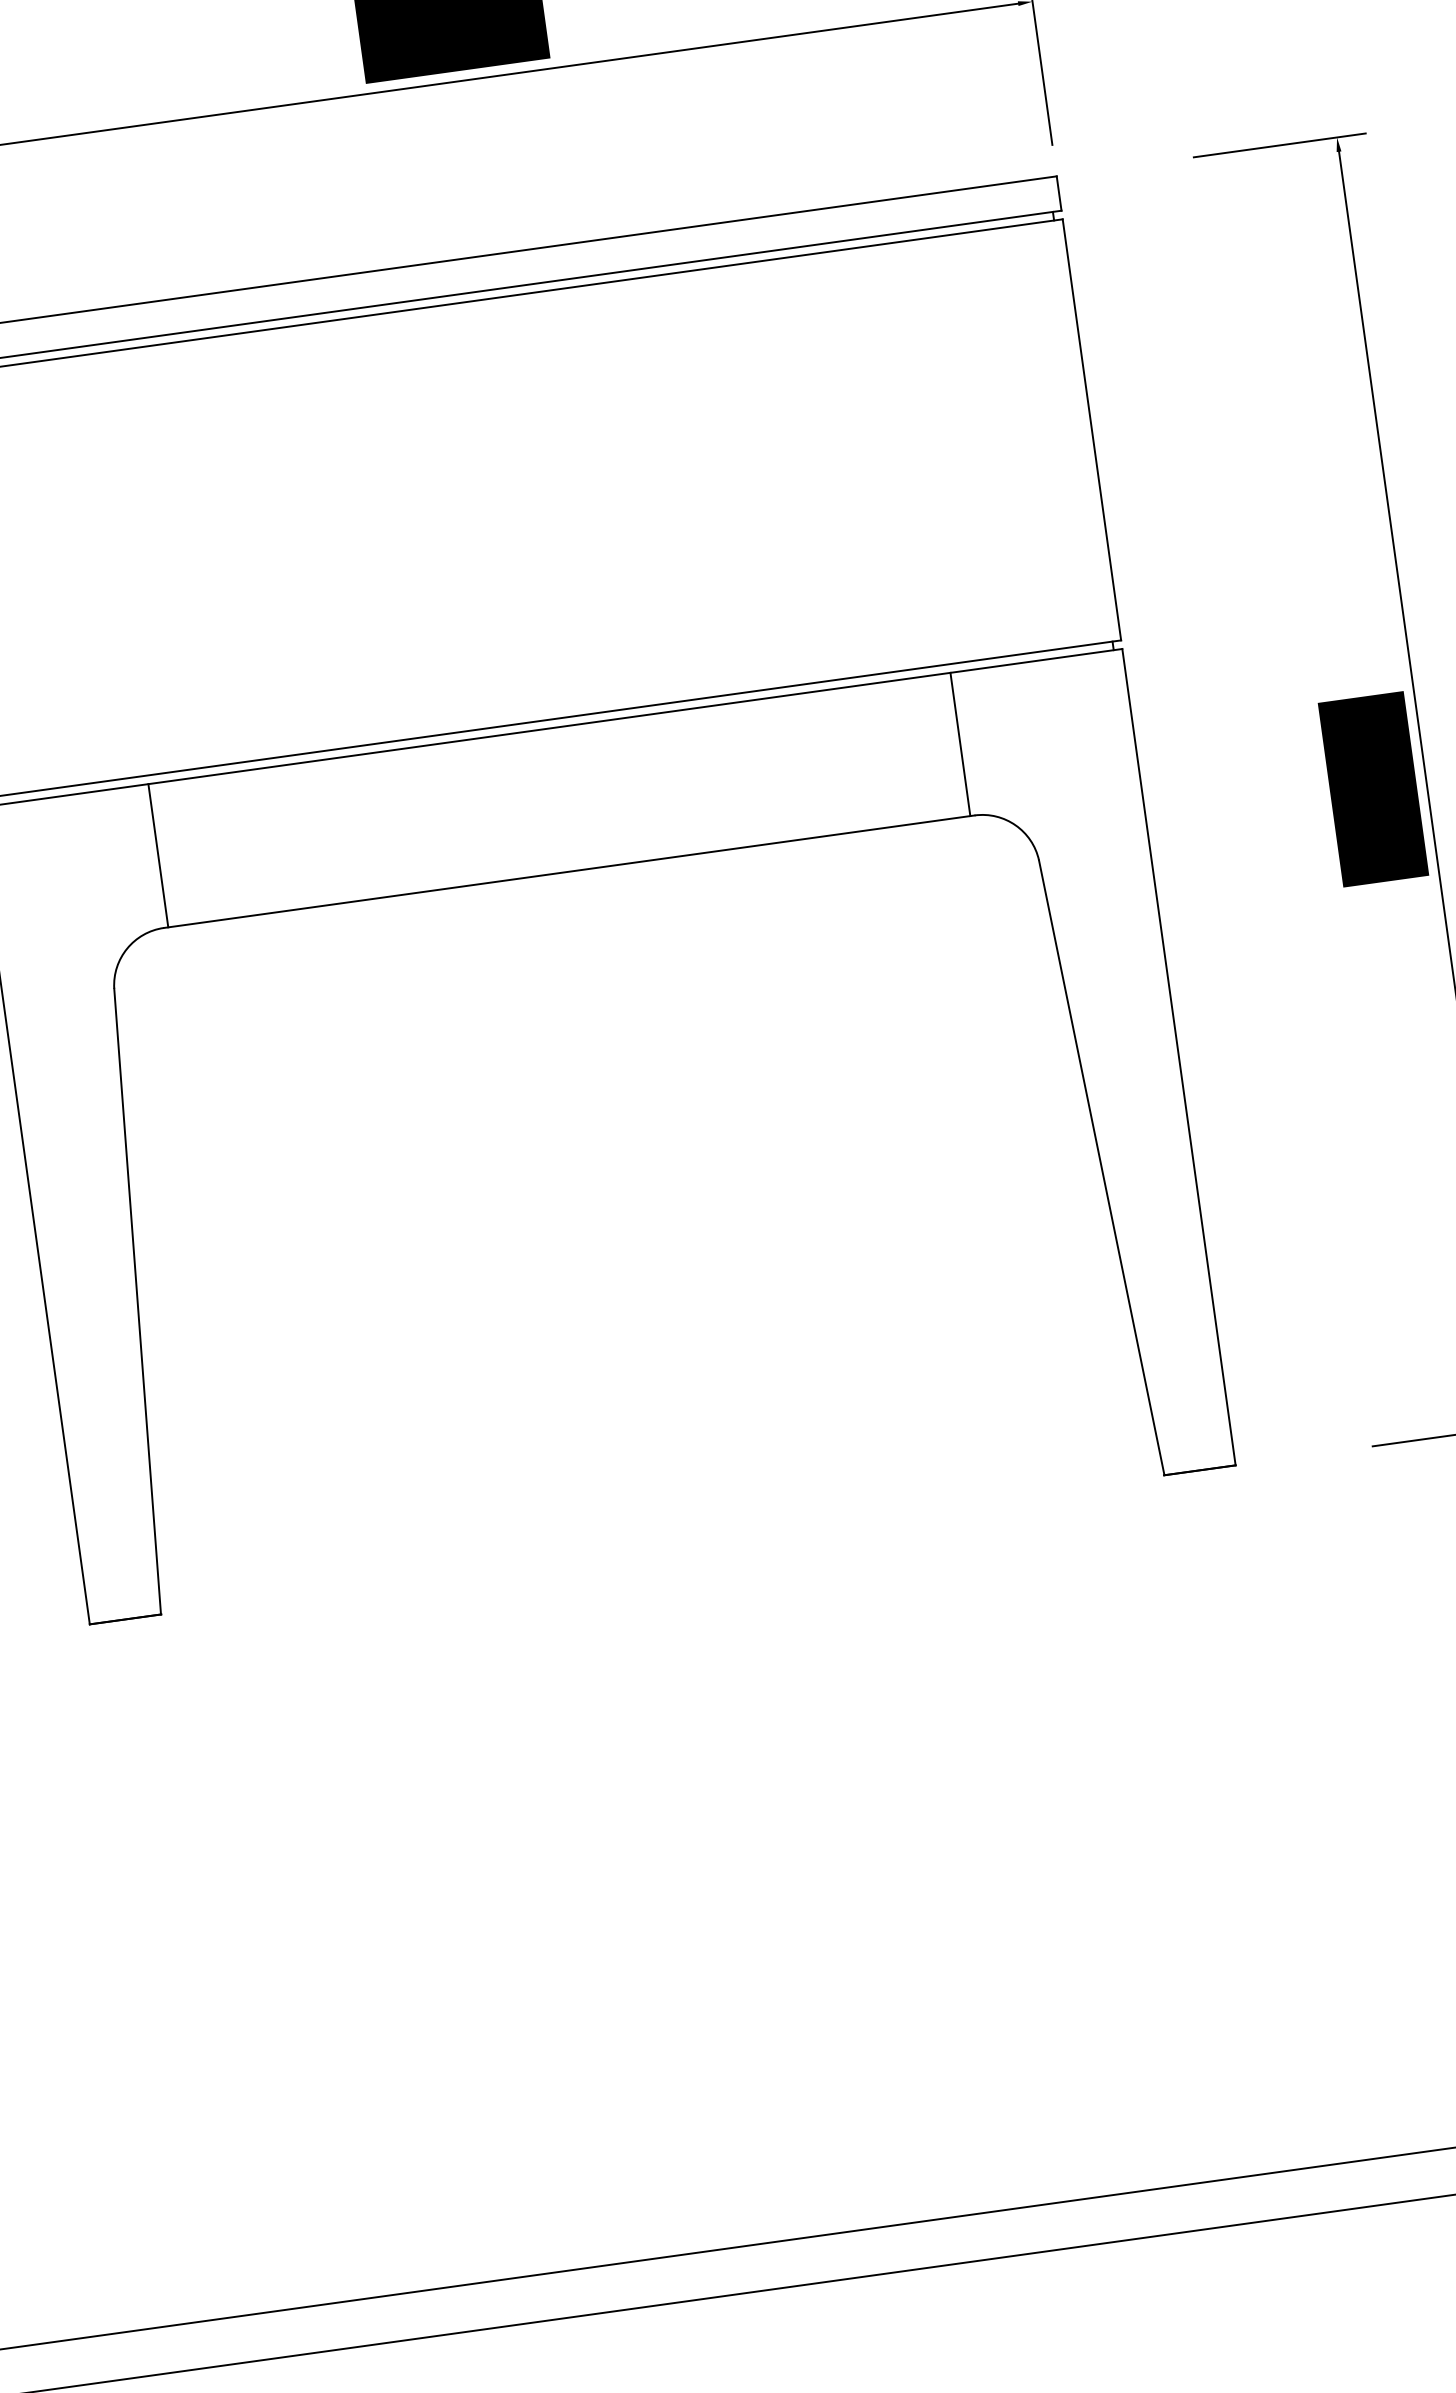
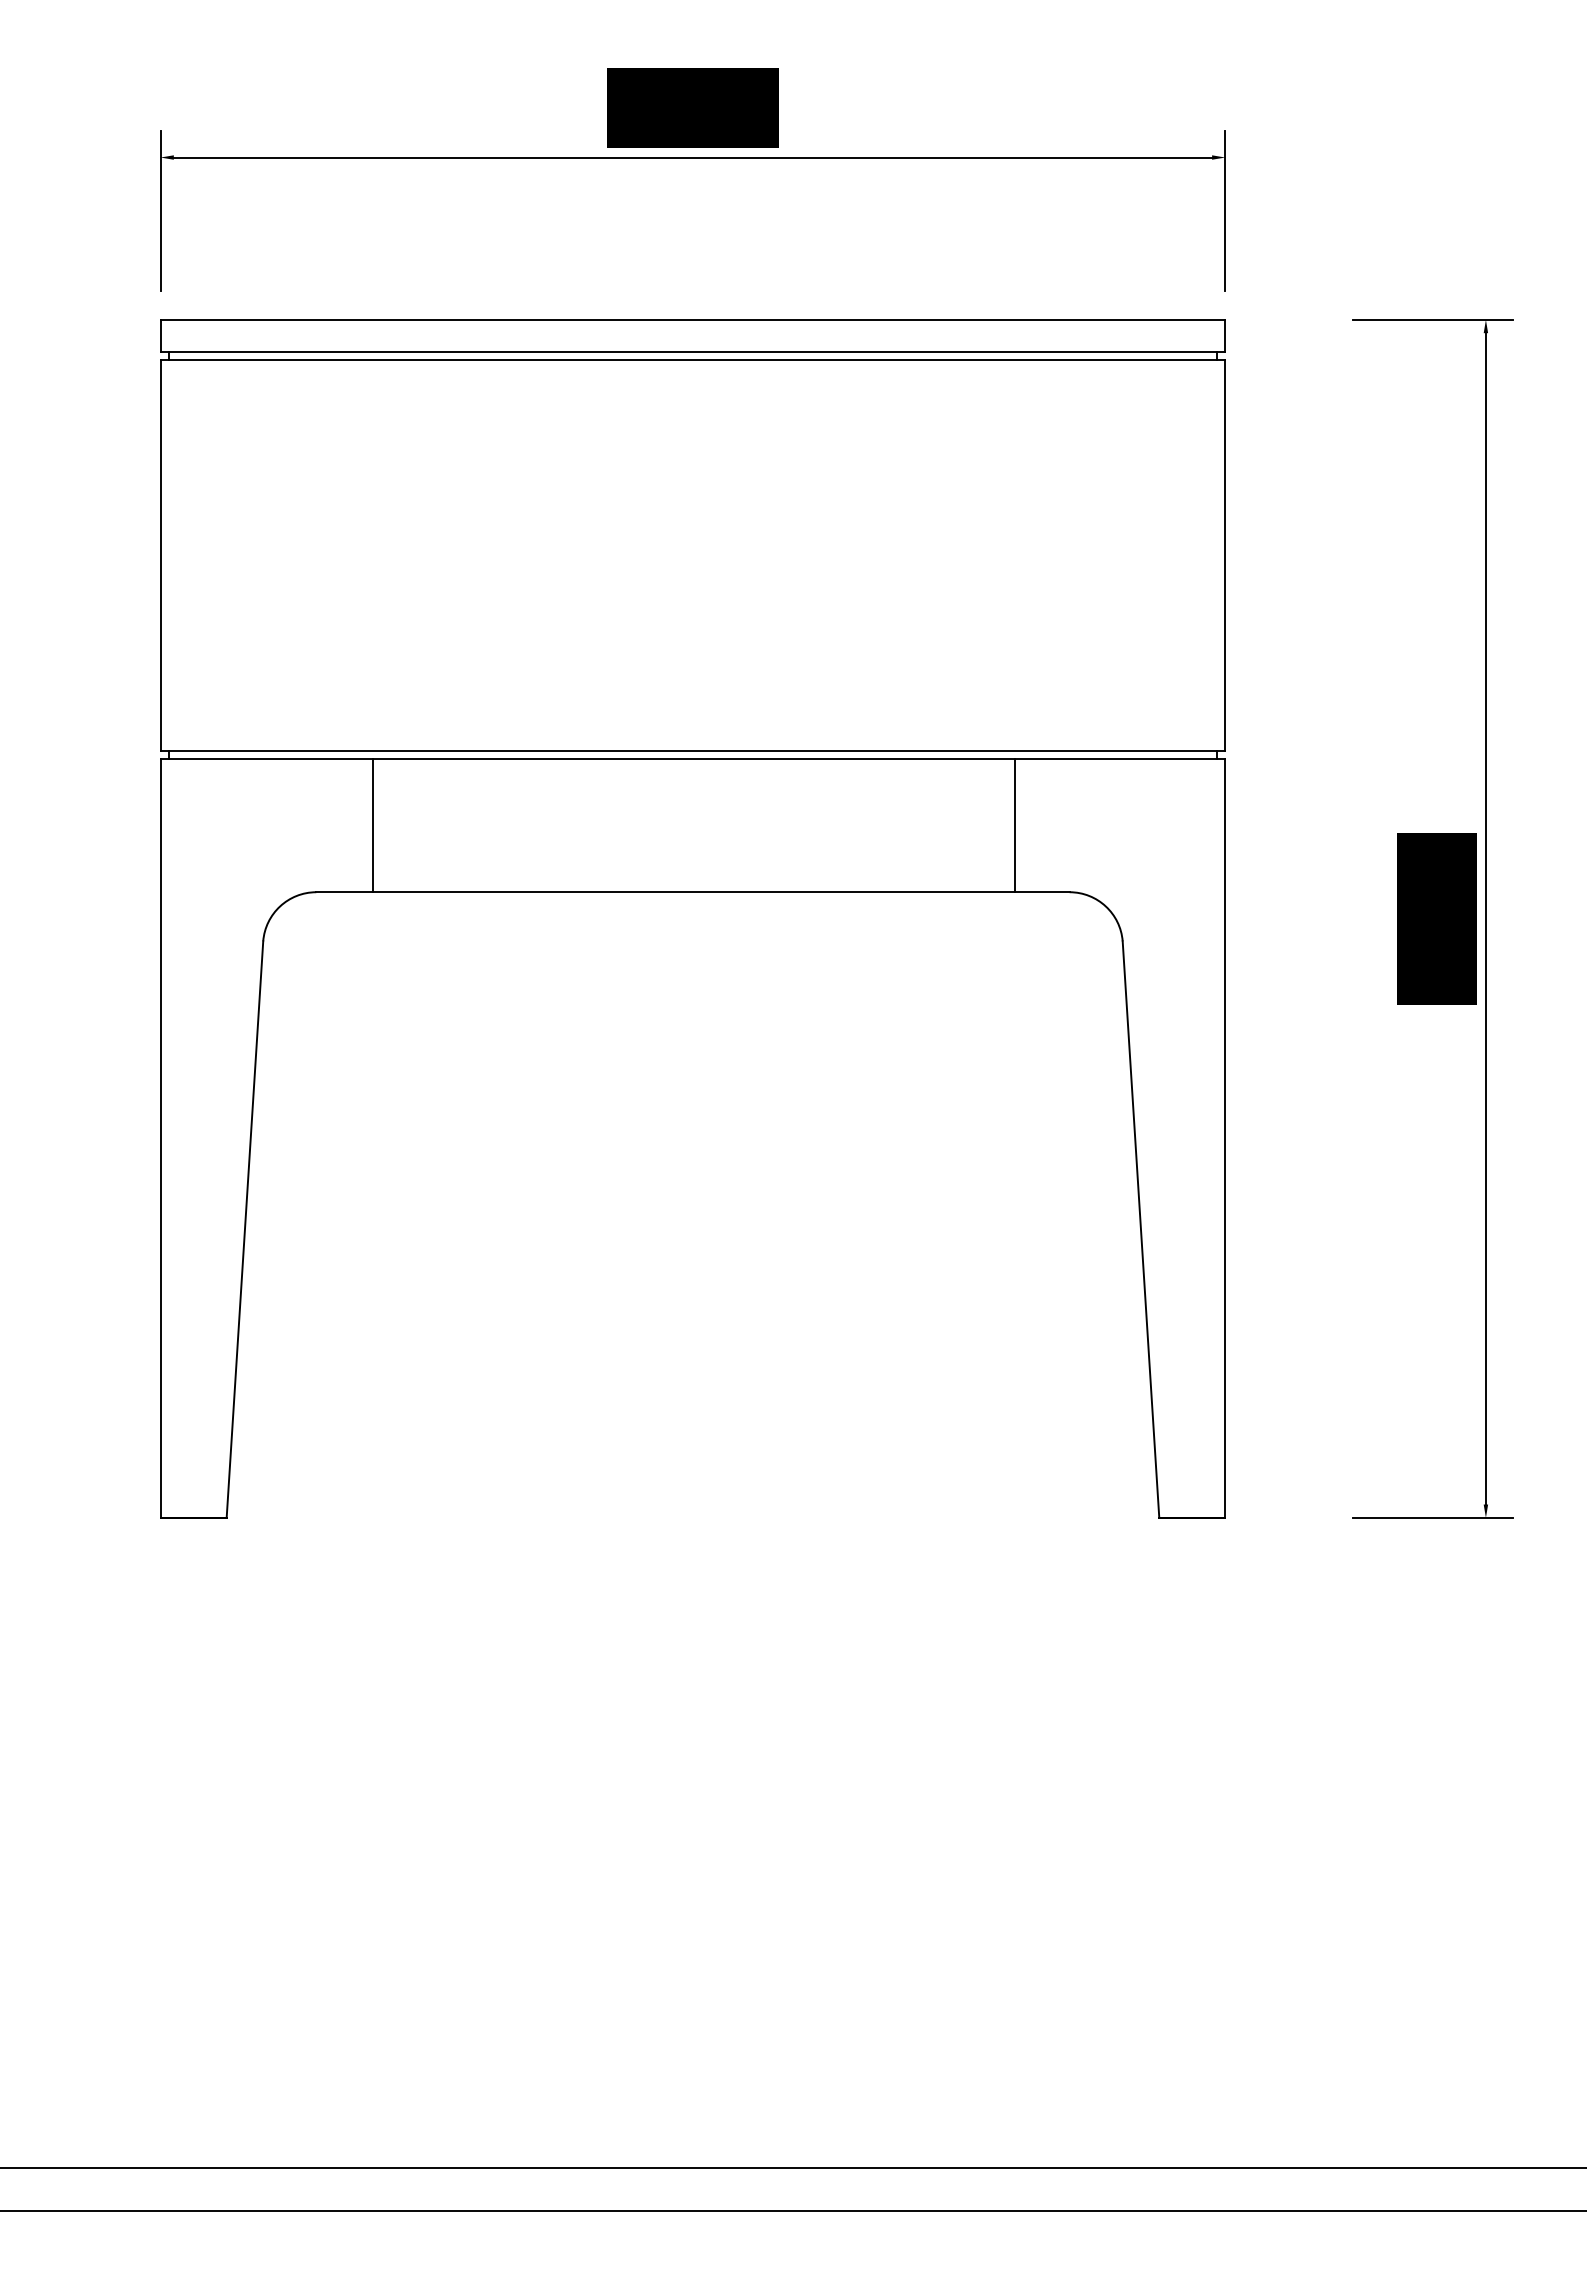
line: (960, 744) -> (1014, 825), moved
line: (158, 855) -> (373, 825), moved

